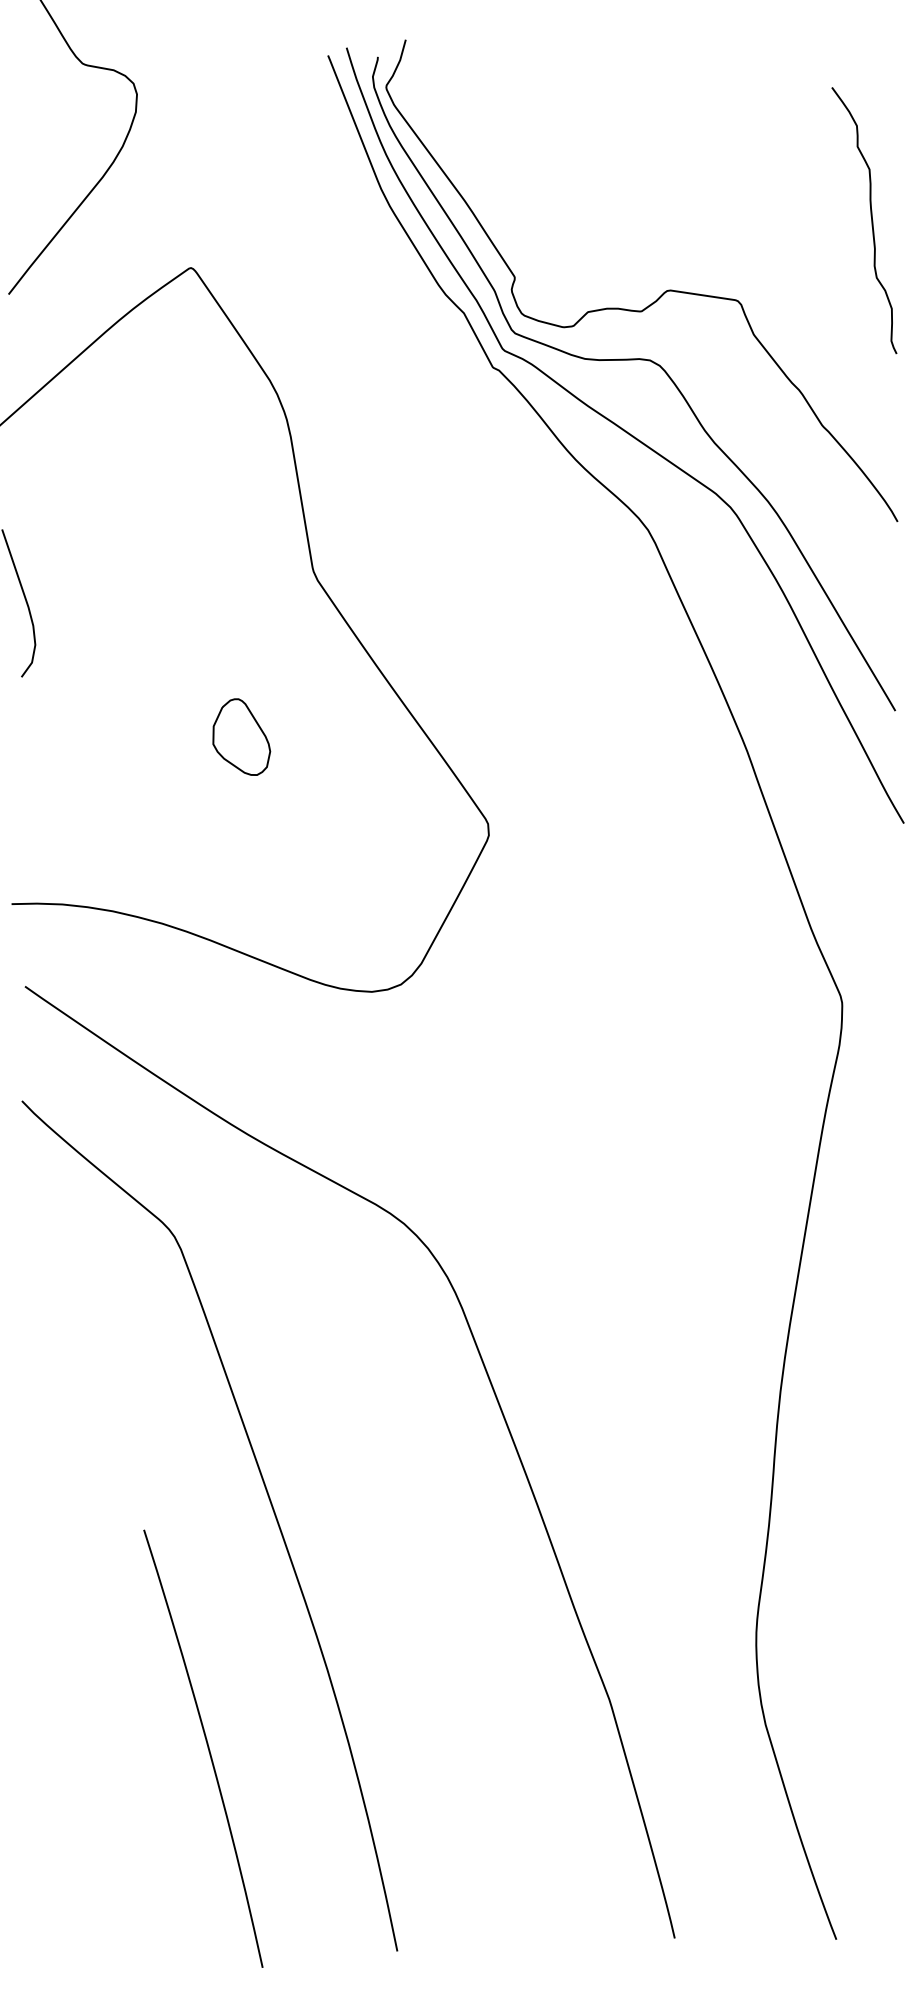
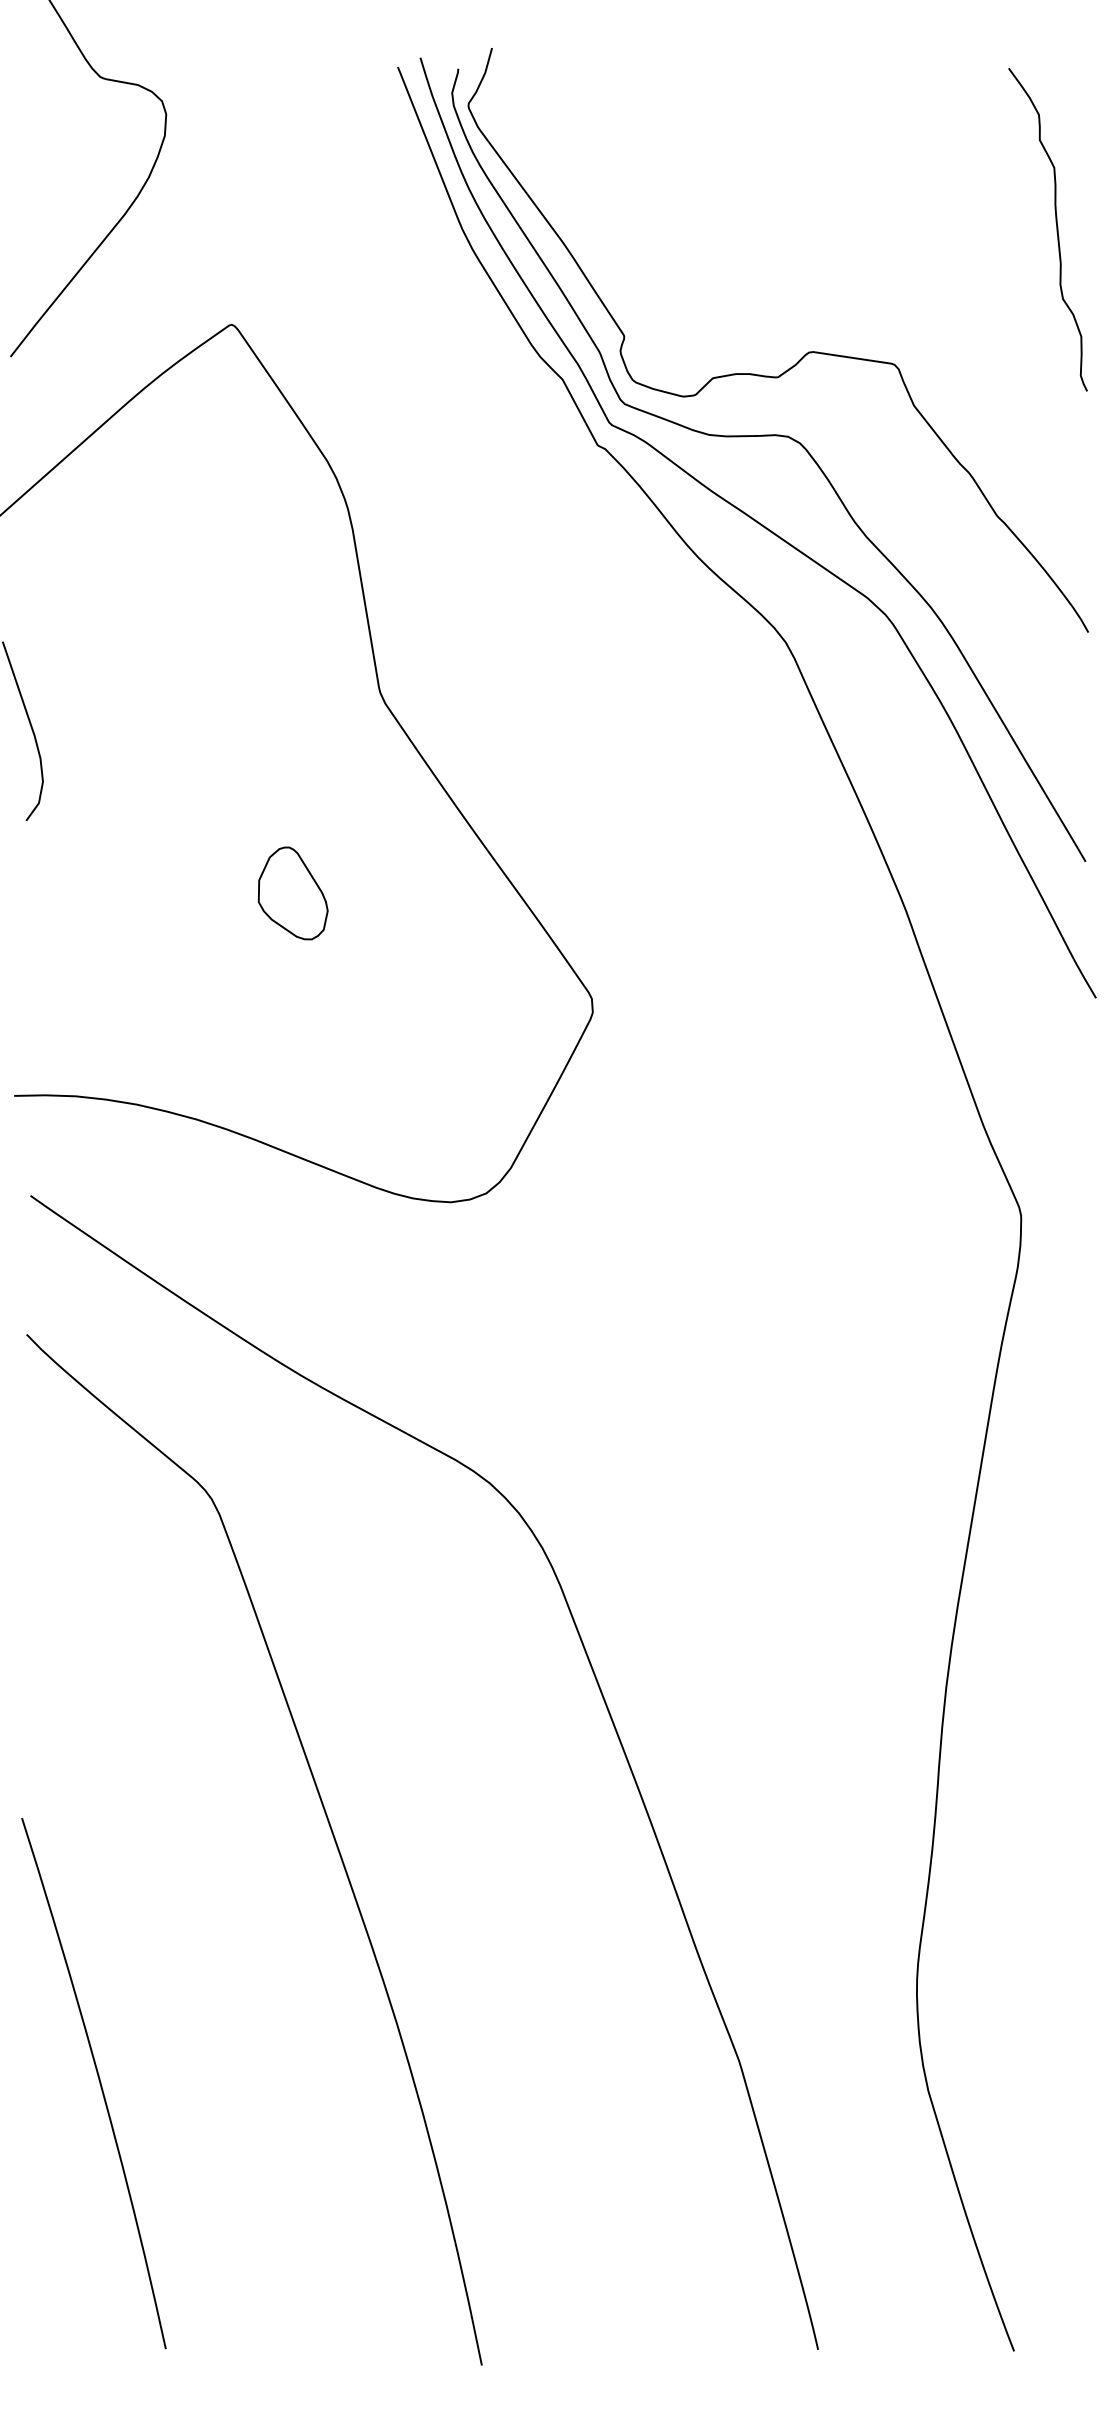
curve: (871, 220) -> (1056, 229), moved
curve: (207, 1748) -> (98, 2083), moved

